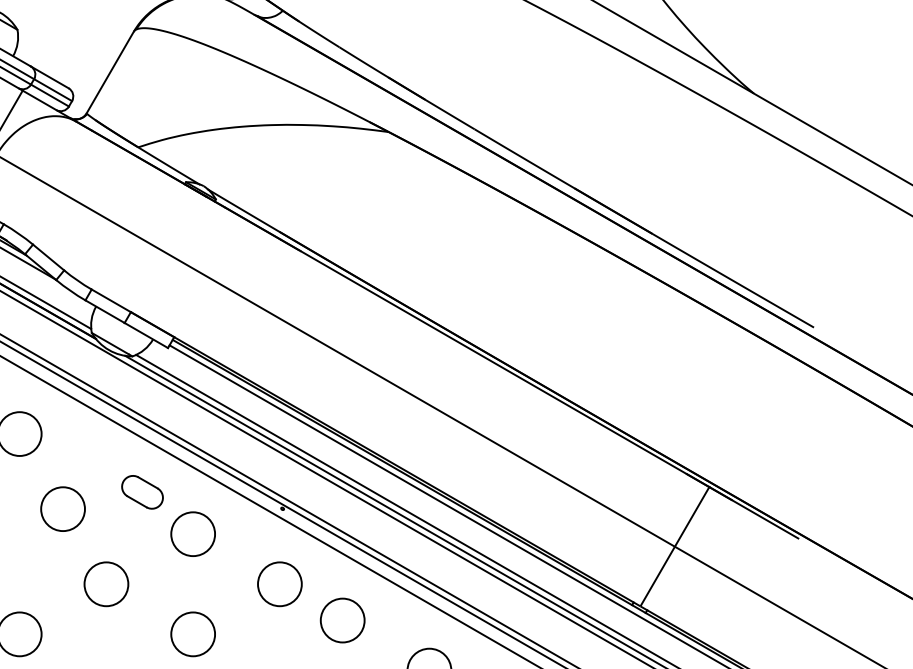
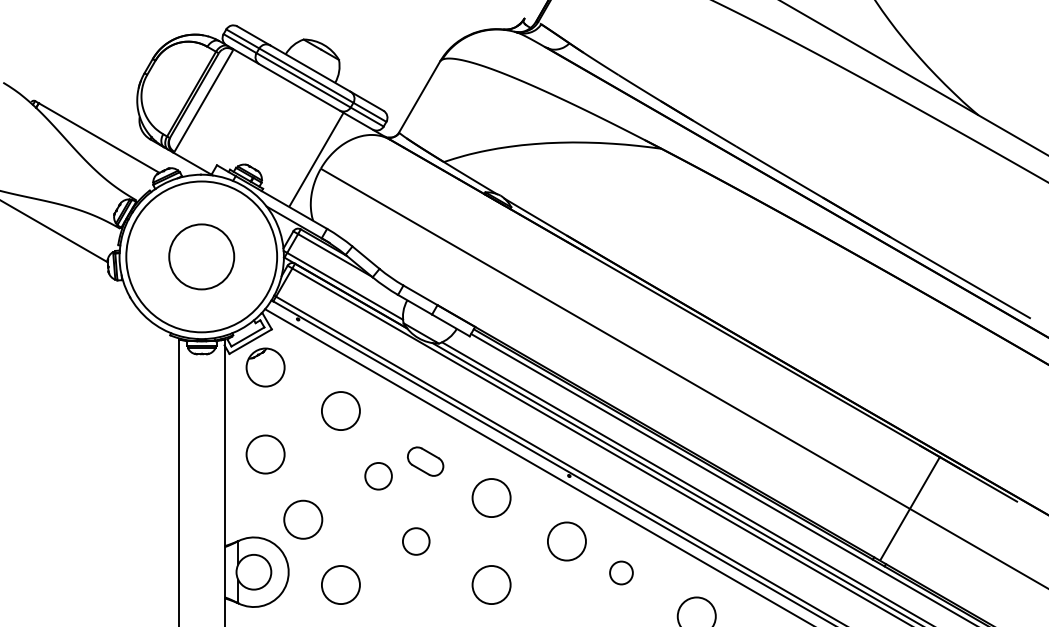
part: (142, 492) -> (425, 461), moved
circle: (62, 509) -> (378, 476), size x0.7
circle: (106, 584) -> (416, 541), size x0.7
circle: (342, 619) -> (621, 572), size x0.6

